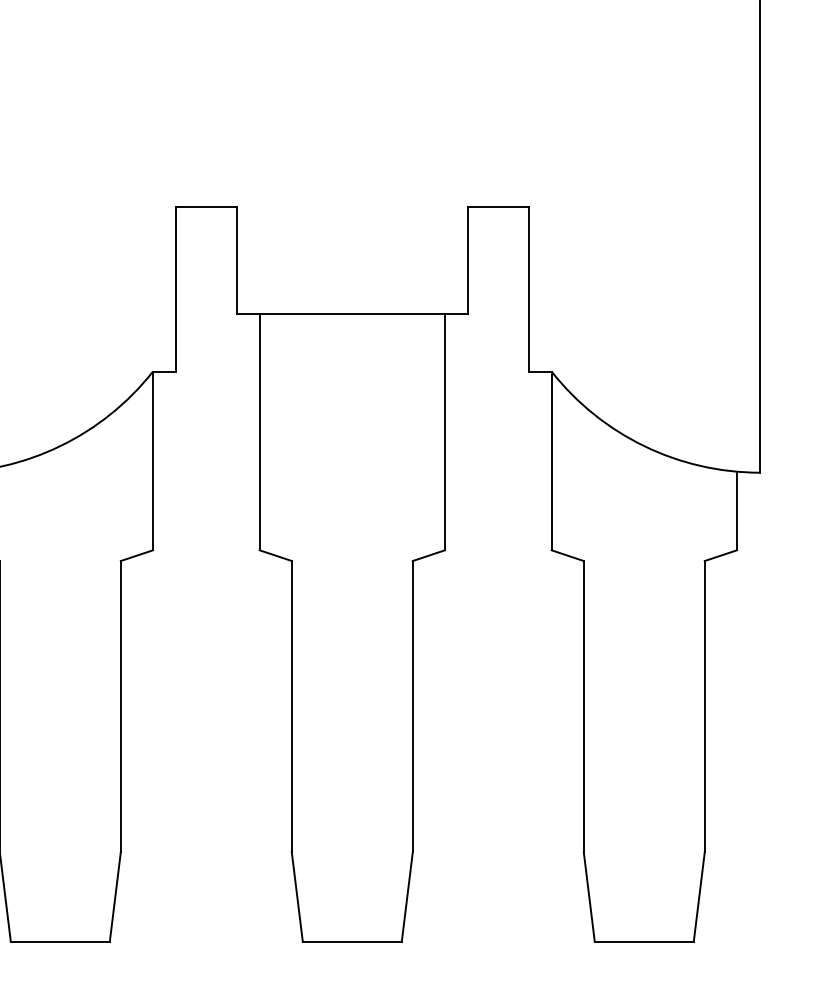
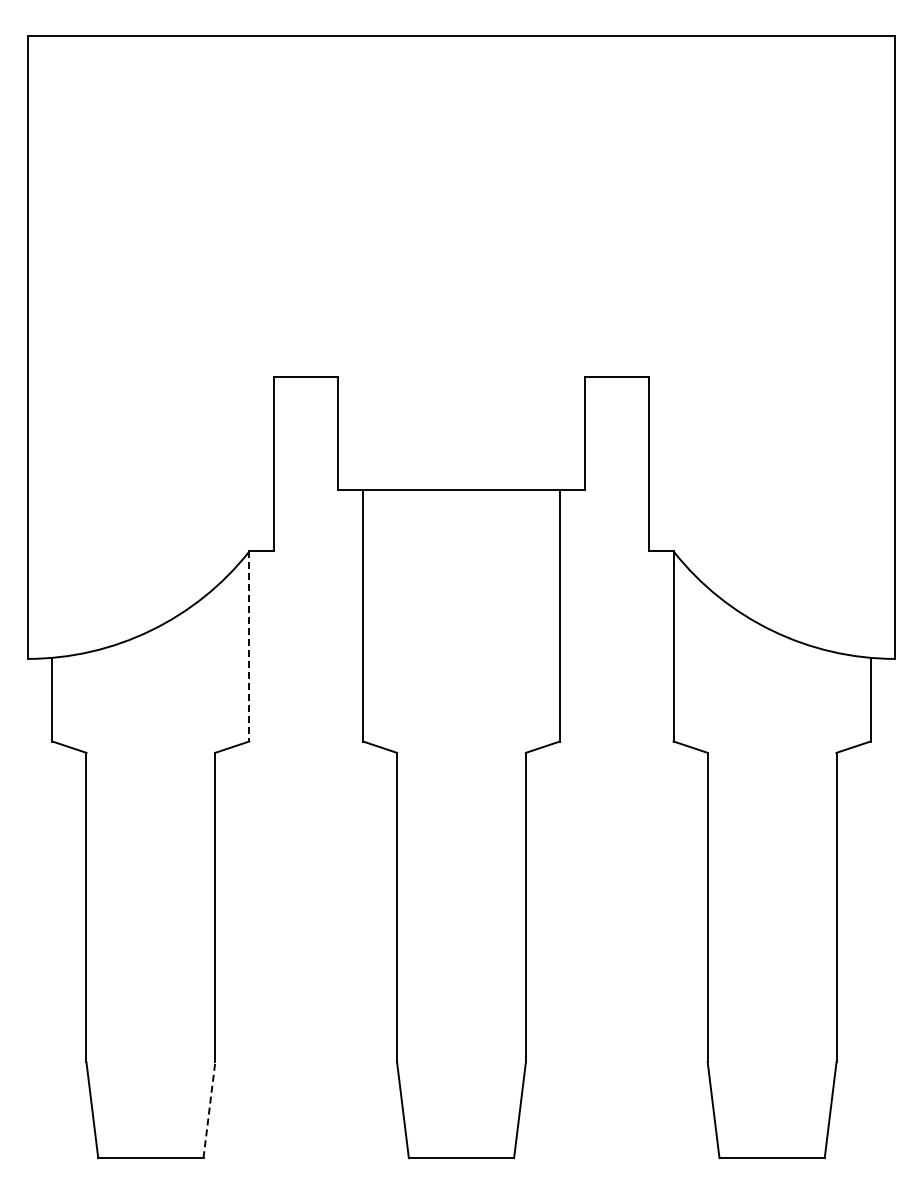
line: (153, 461) -> (249, 646), solid -> dashed
line: (115, 896) -> (209, 1109), solid -> dashed

